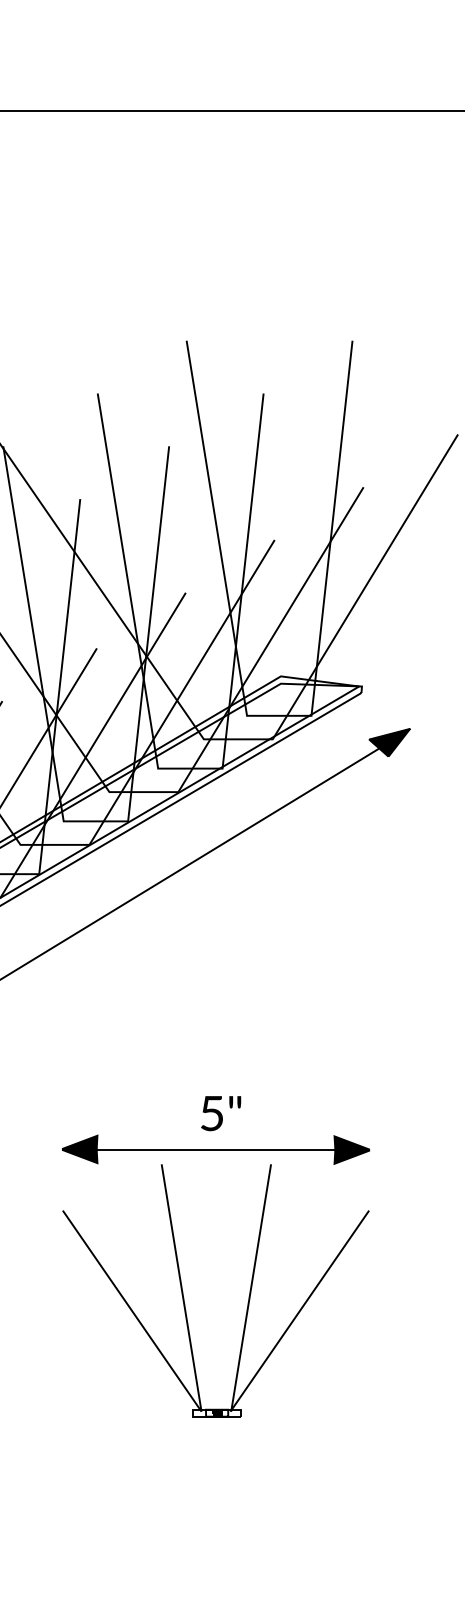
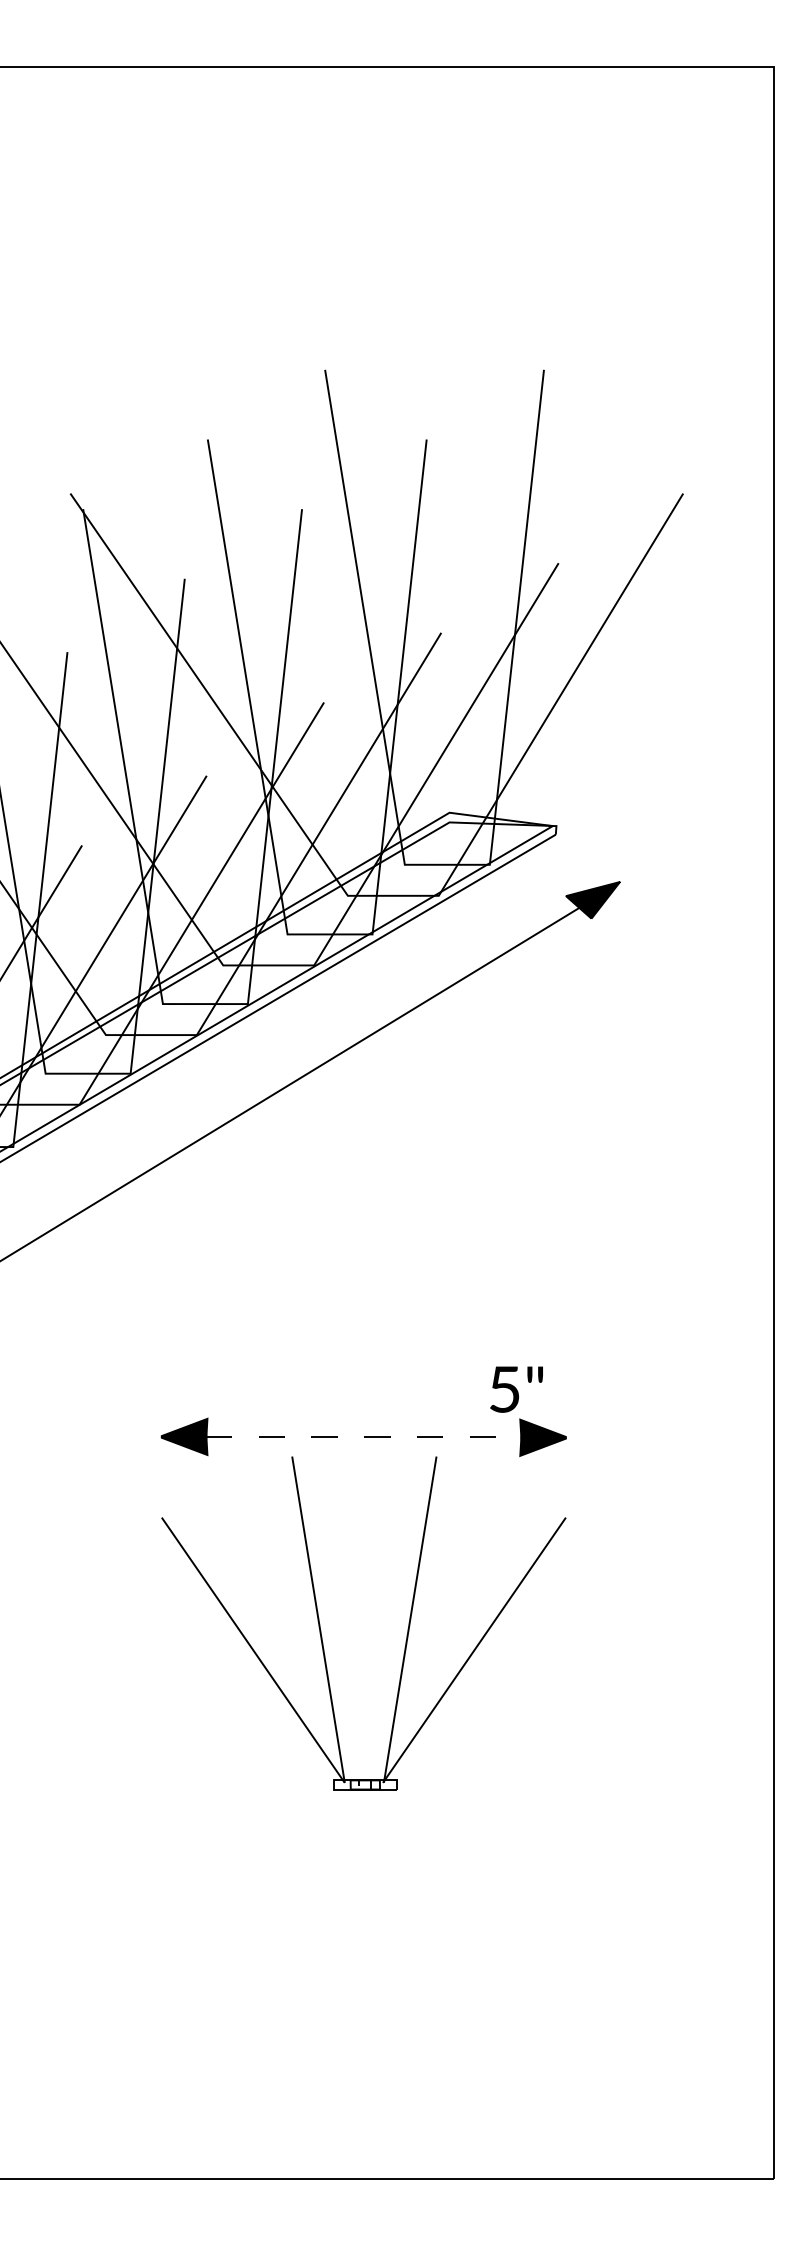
text: (221, 1113) -> (516, 1389), moved
line: (220, 1149) -> (369, 1437), solid -> dashed
fill: (217, 1412) -> (365, 1784), removed

